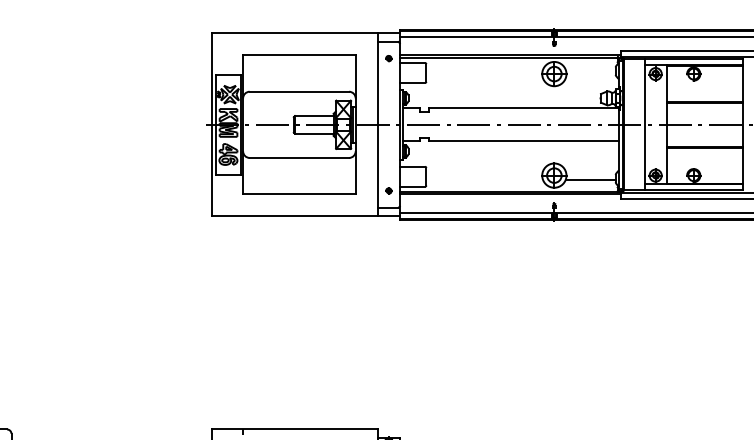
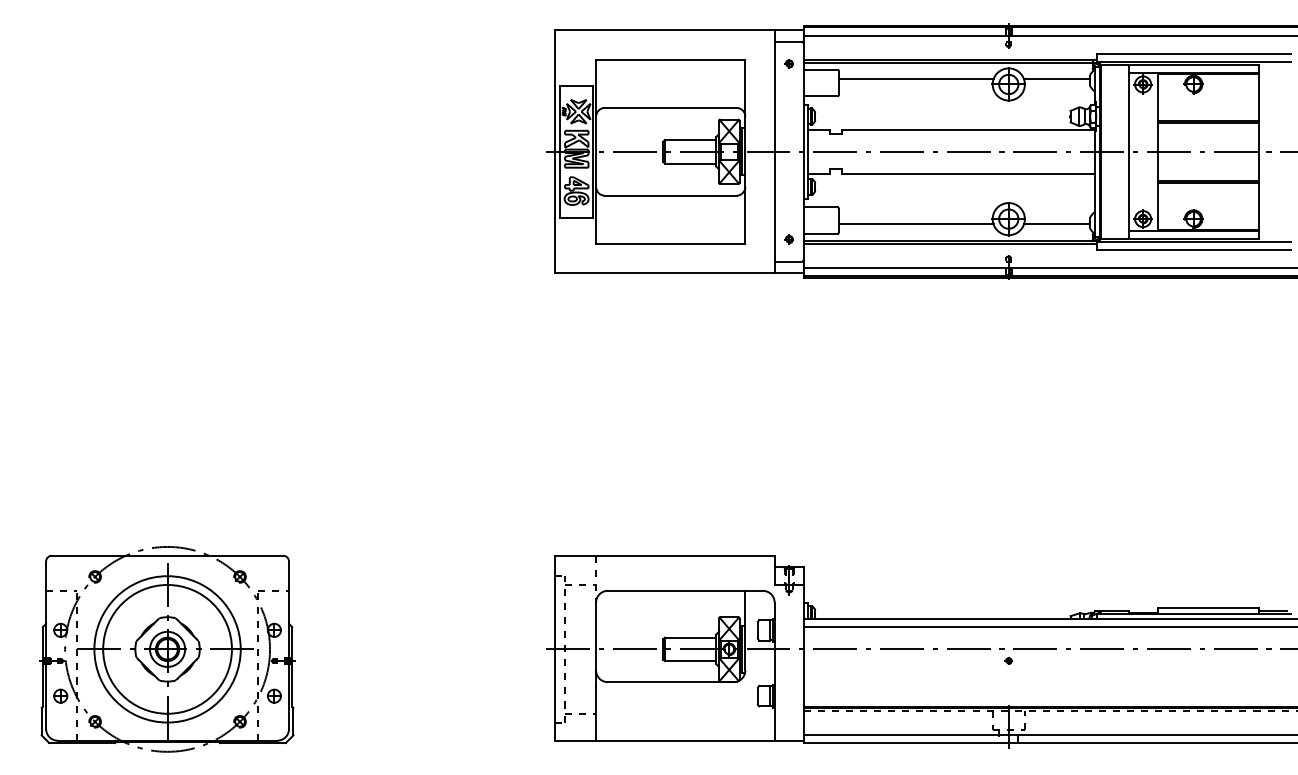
line: (484, 70) -> (916, 79), added
line: (590, 70) -> (1056, 79), added
line: (484, 179) -> (916, 224), added

